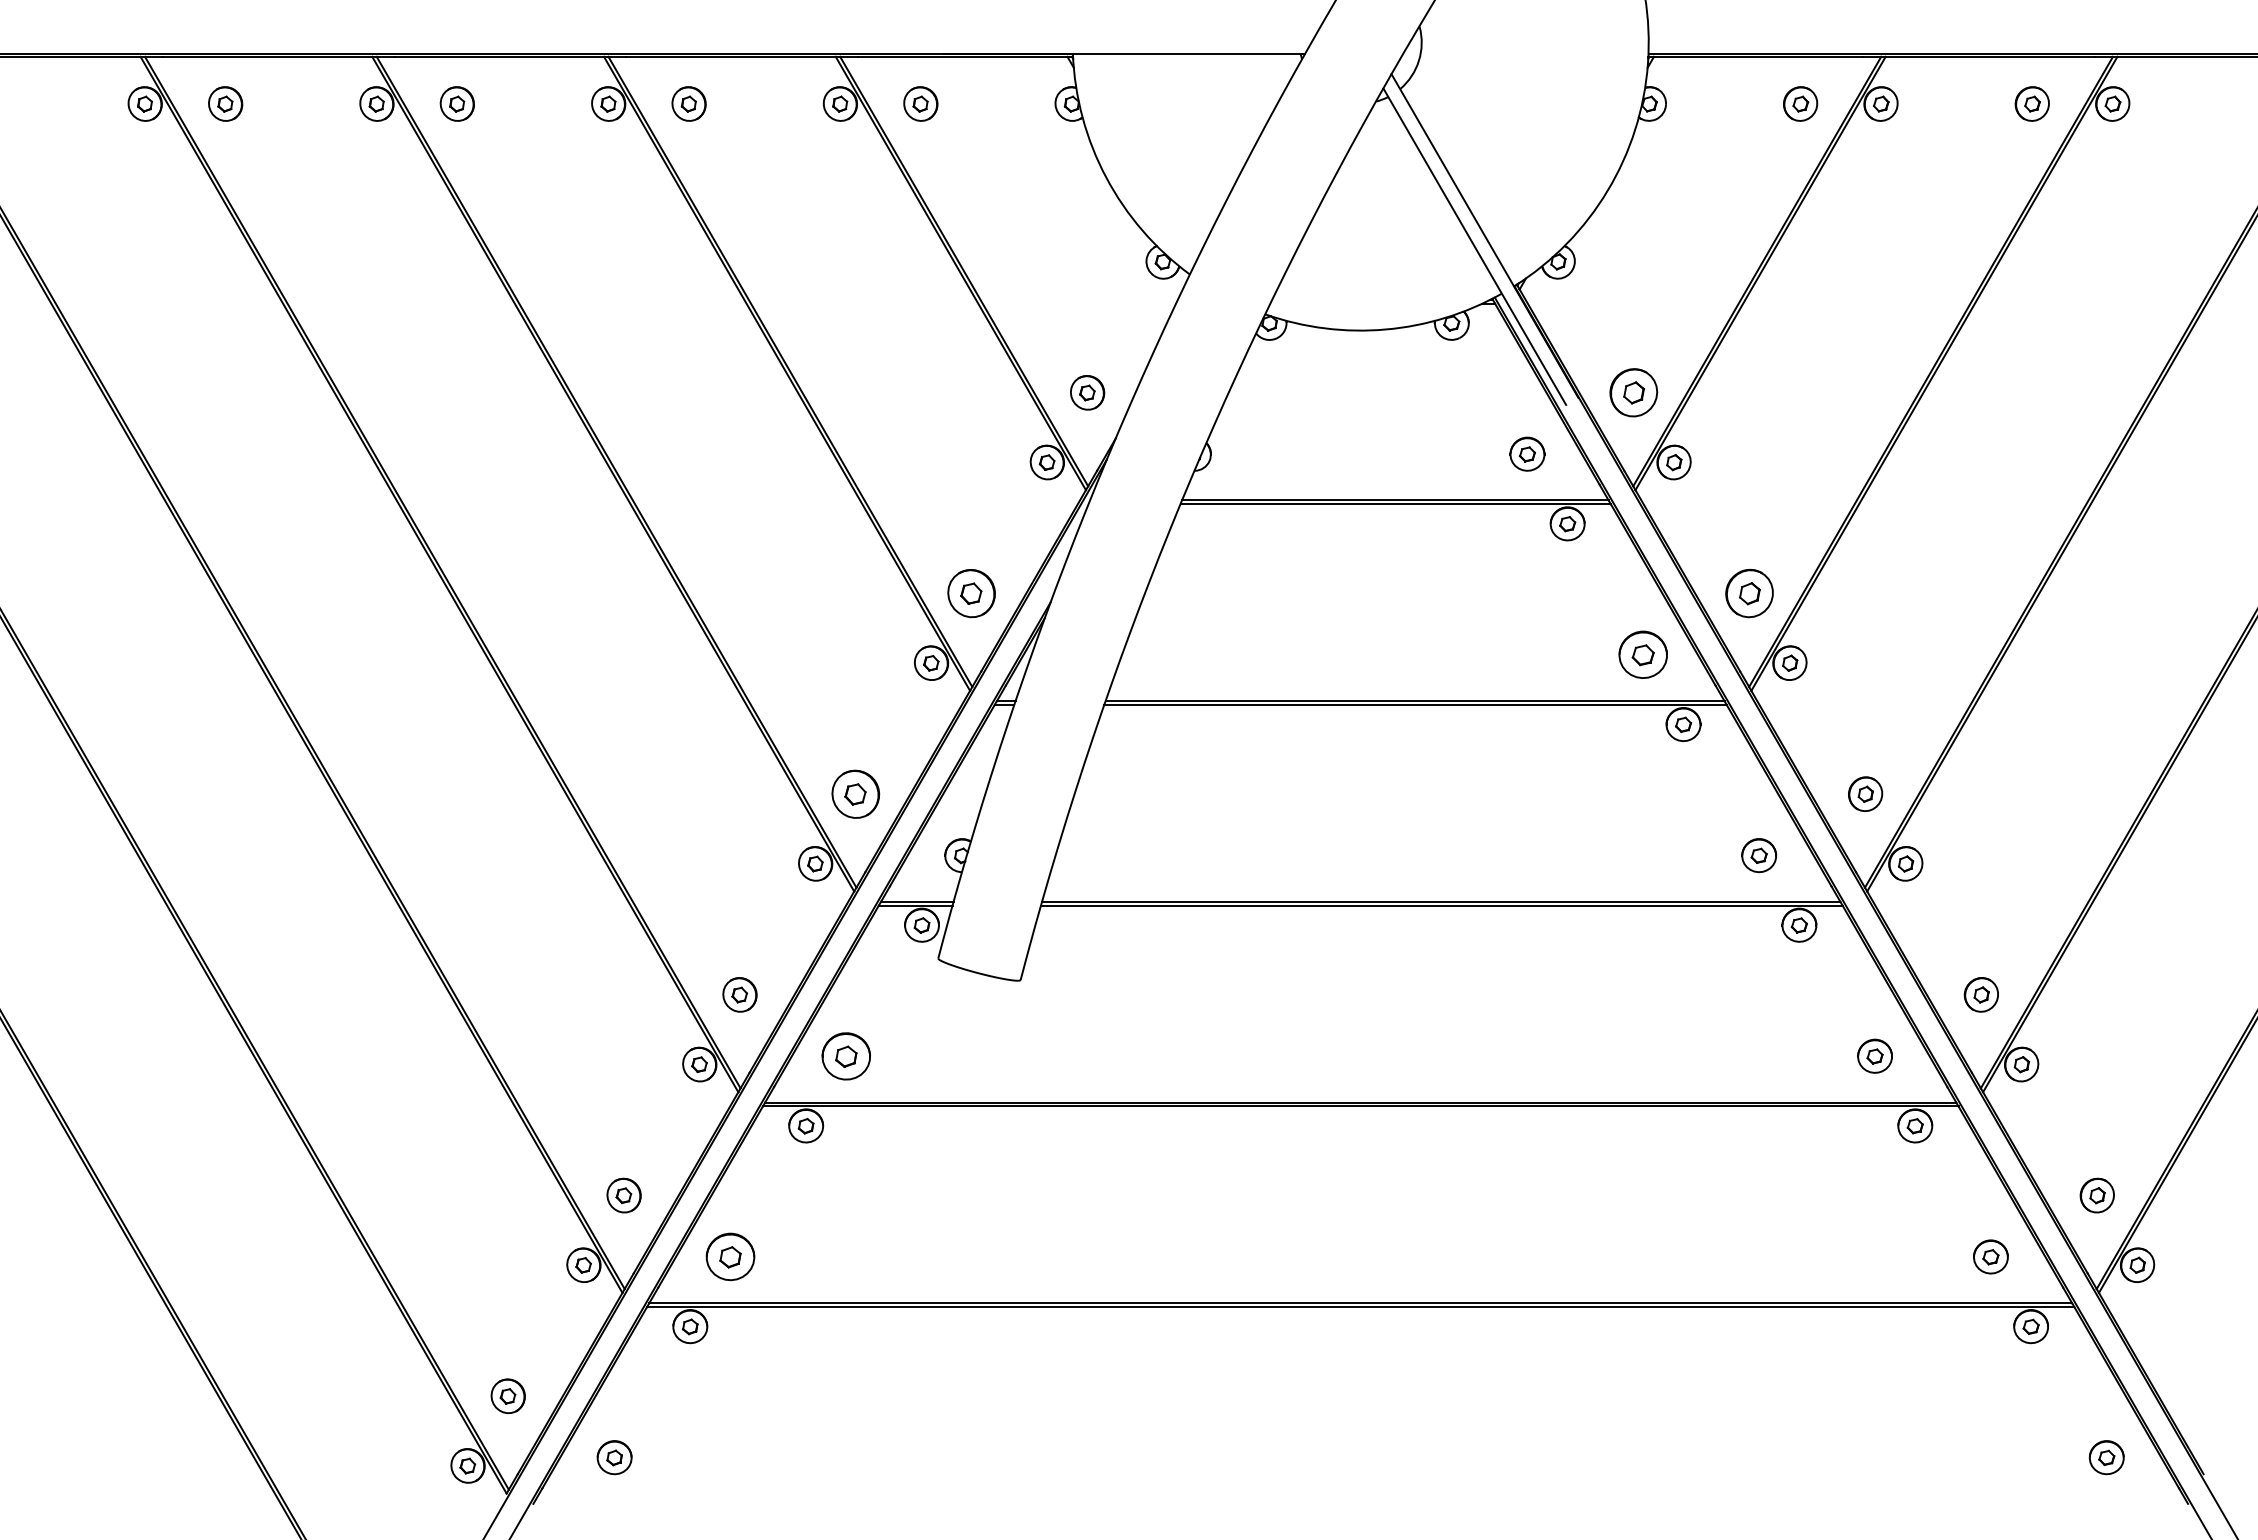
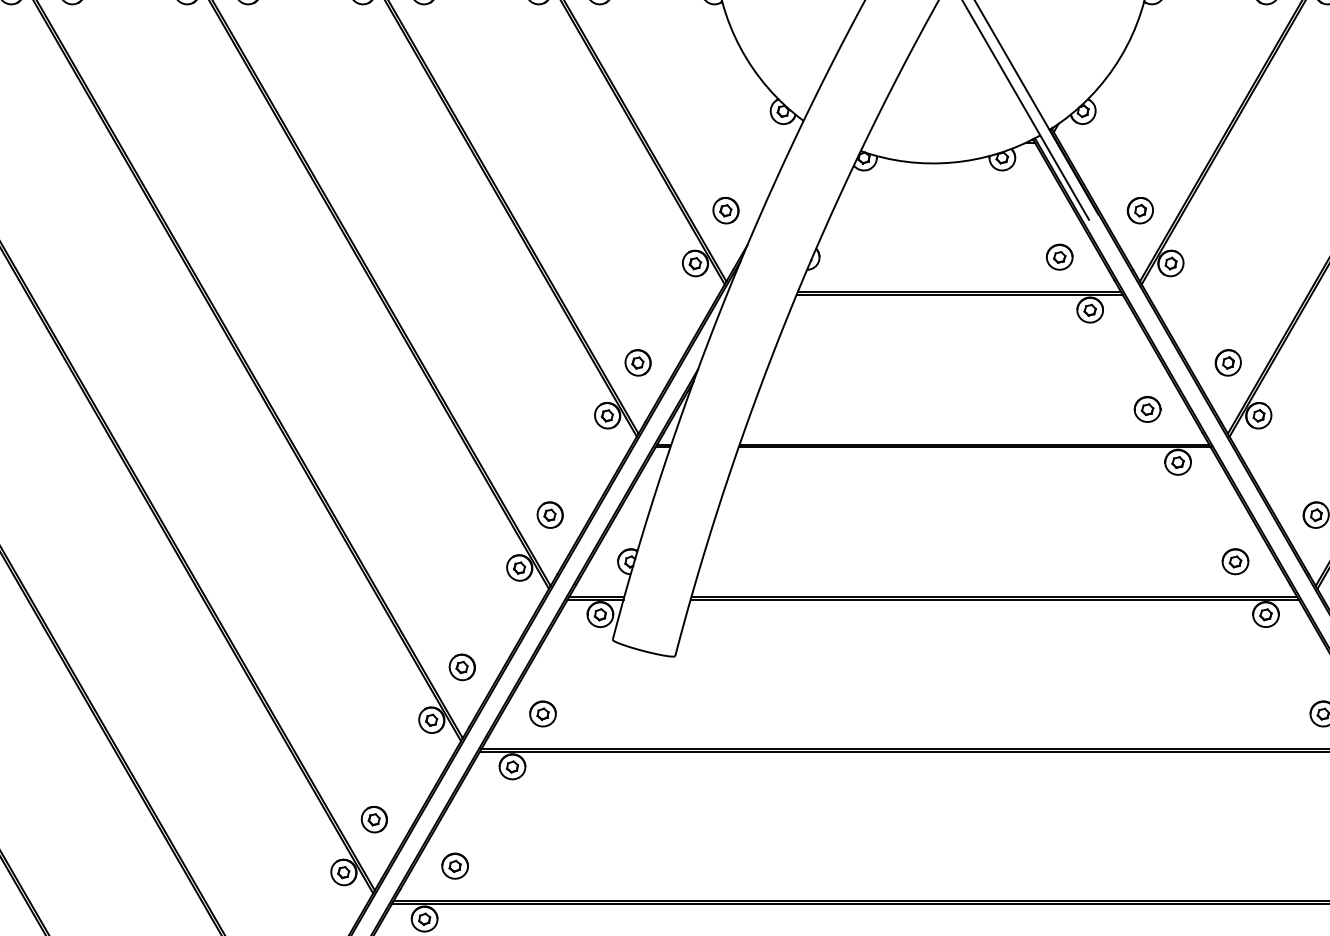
part: (1633, 392) -> (1140, 210), size x0.71
part: (971, 593) -> (637, 362), size x0.71
part: (1749, 593) -> (1228, 362), size x0.71
part: (1643, 654) -> (1147, 409), size x0.71
part: (855, 793) -> (549, 514), size x0.71
part: (846, 1055) -> (543, 713), size x0.71
part: (730, 1256) -> (455, 865), size x0.71

